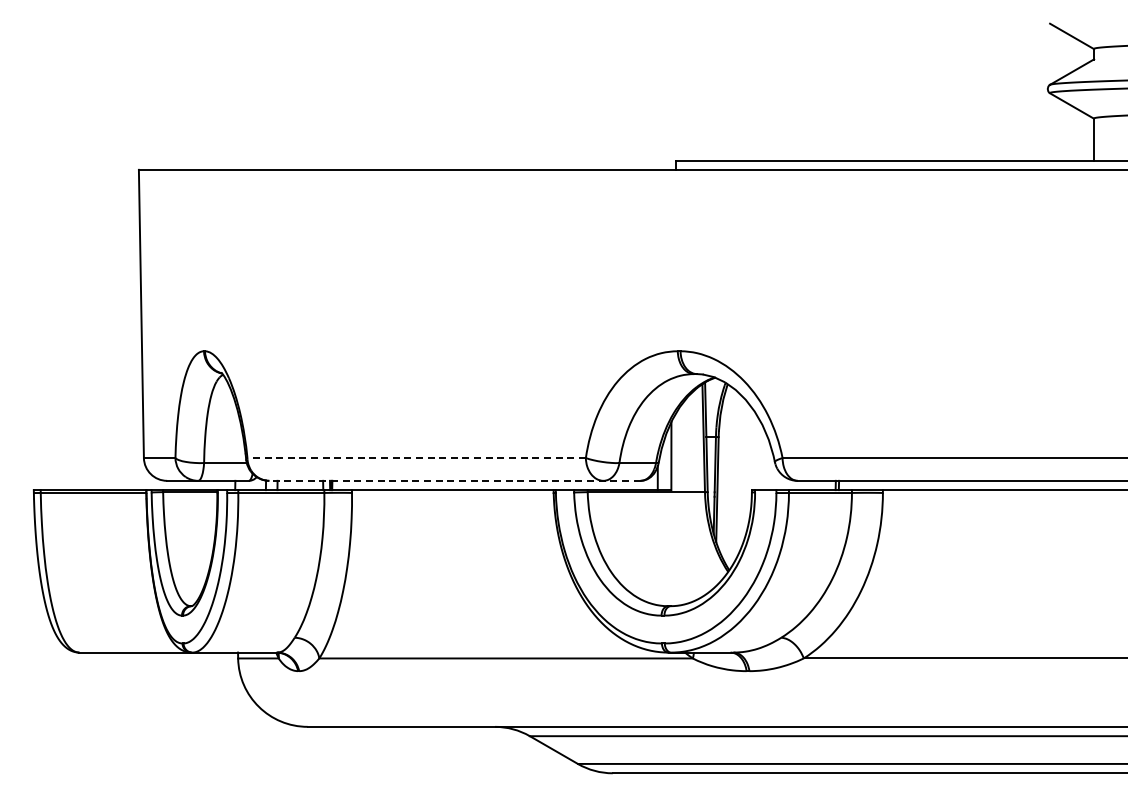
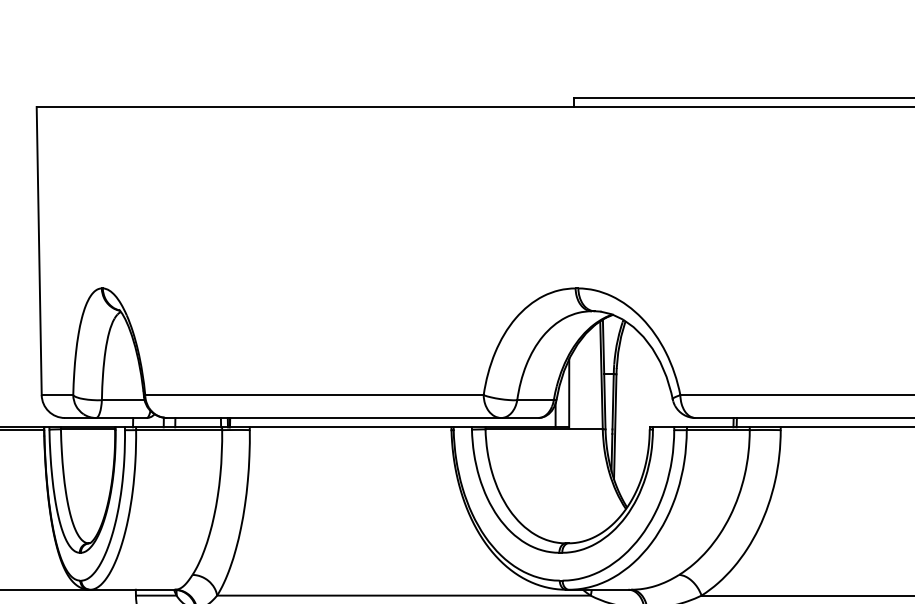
line: (416, 458) -> (314, 395), dashed -> solid
line: (454, 480) -> (352, 417), dashed -> solid

